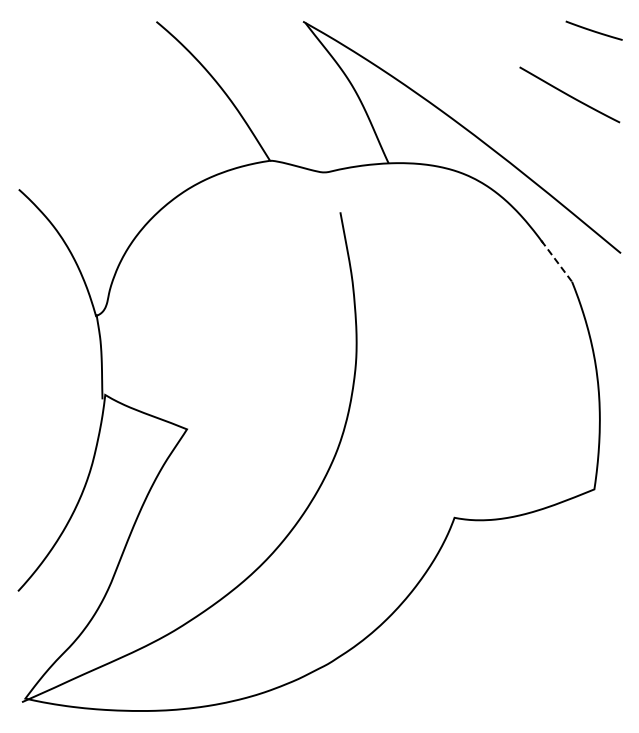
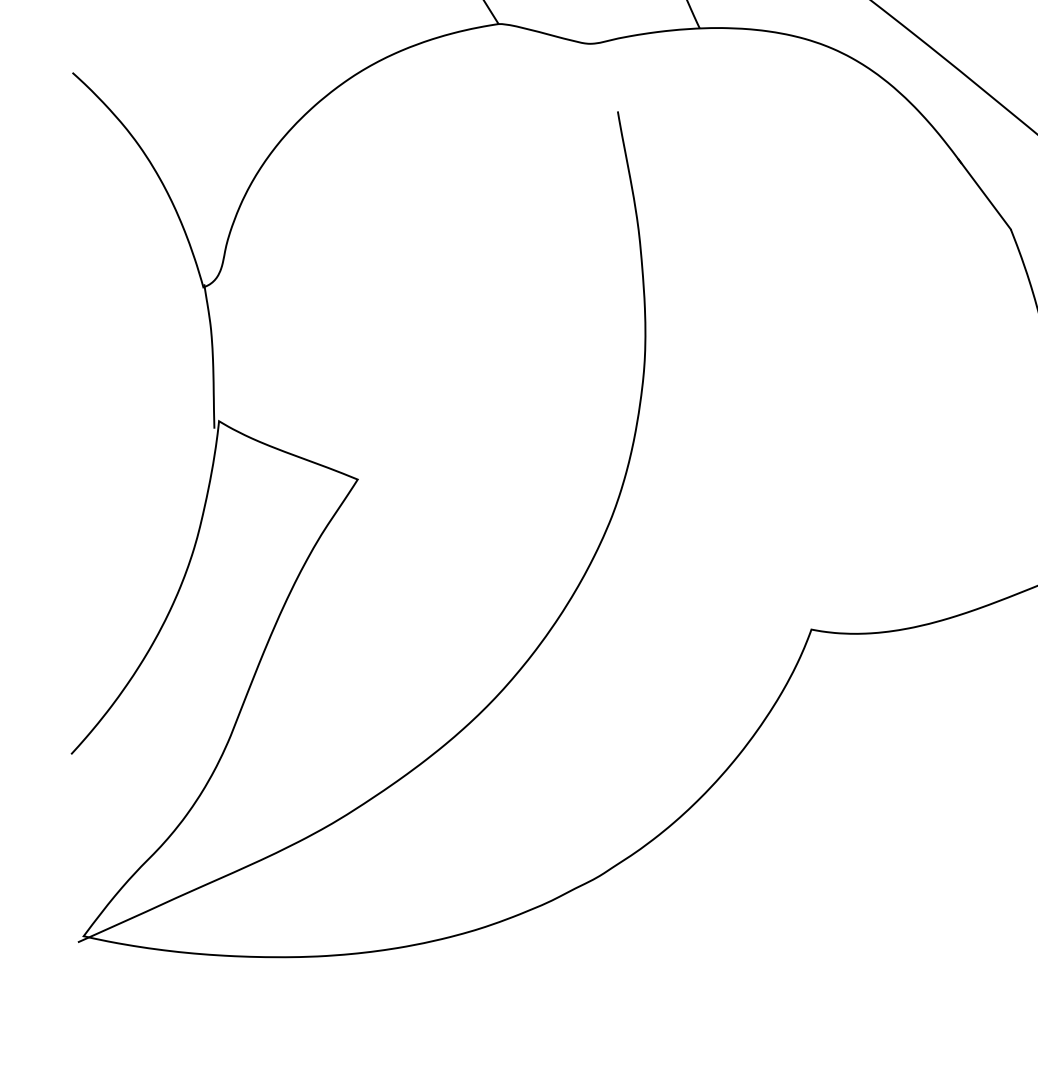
line: (556, 261) -> (984, 194), dashed -> solid

